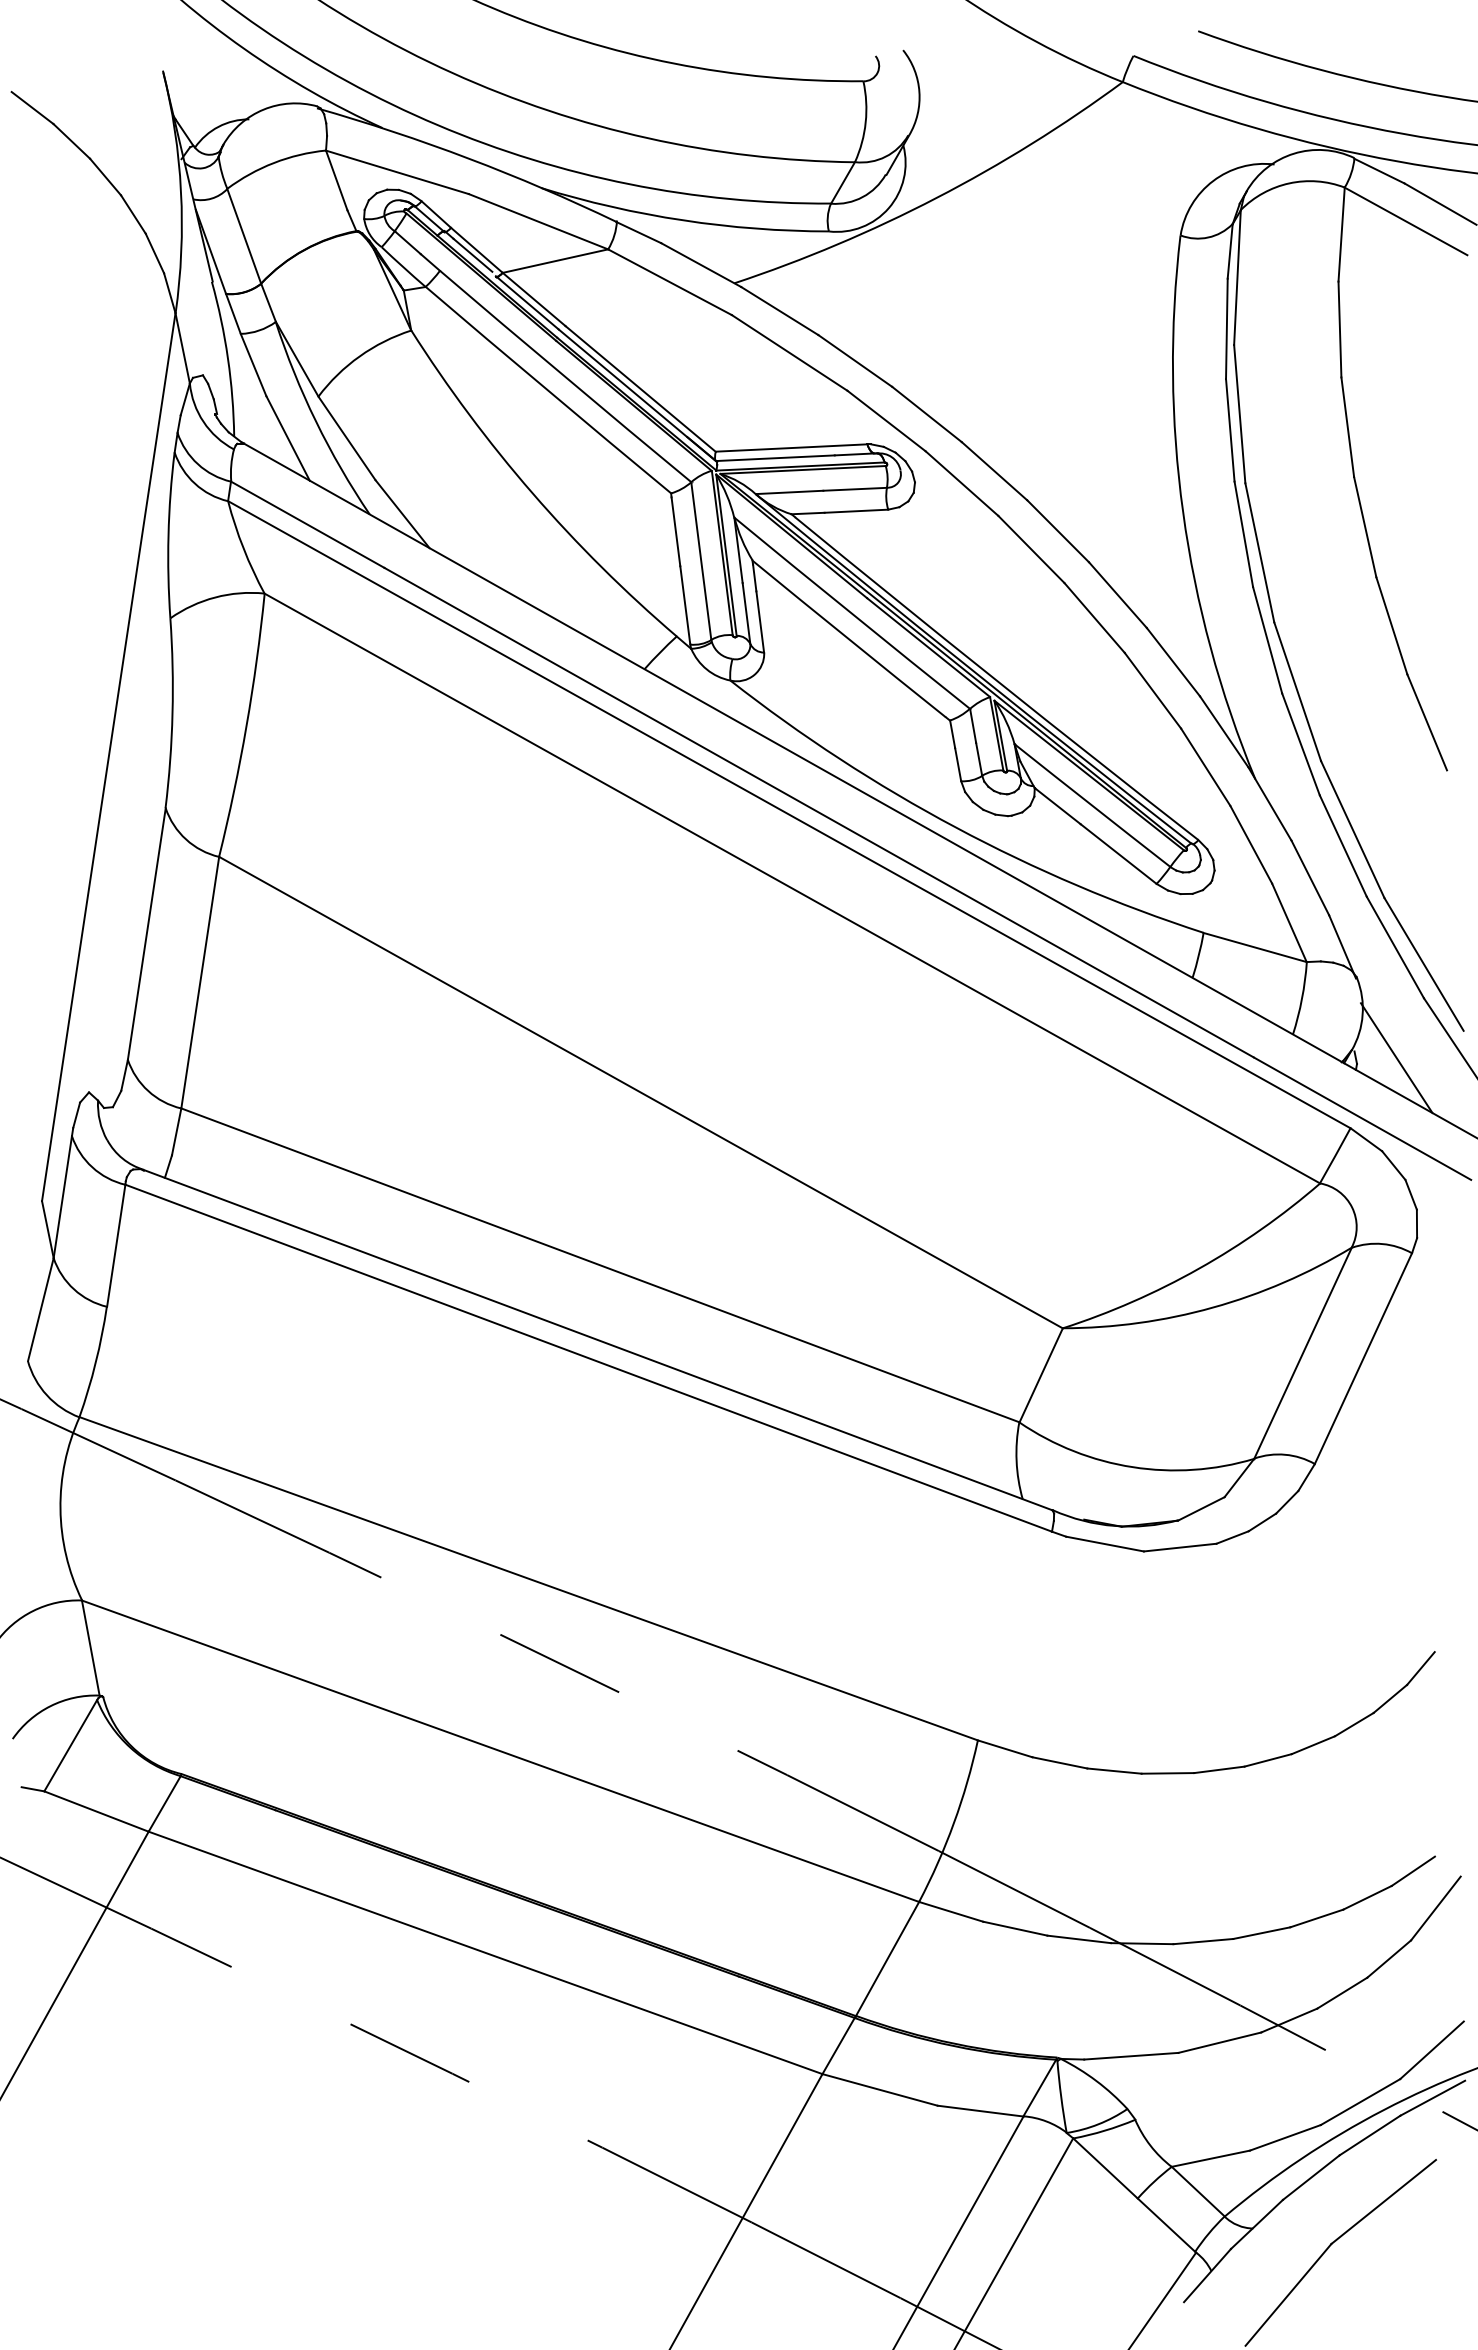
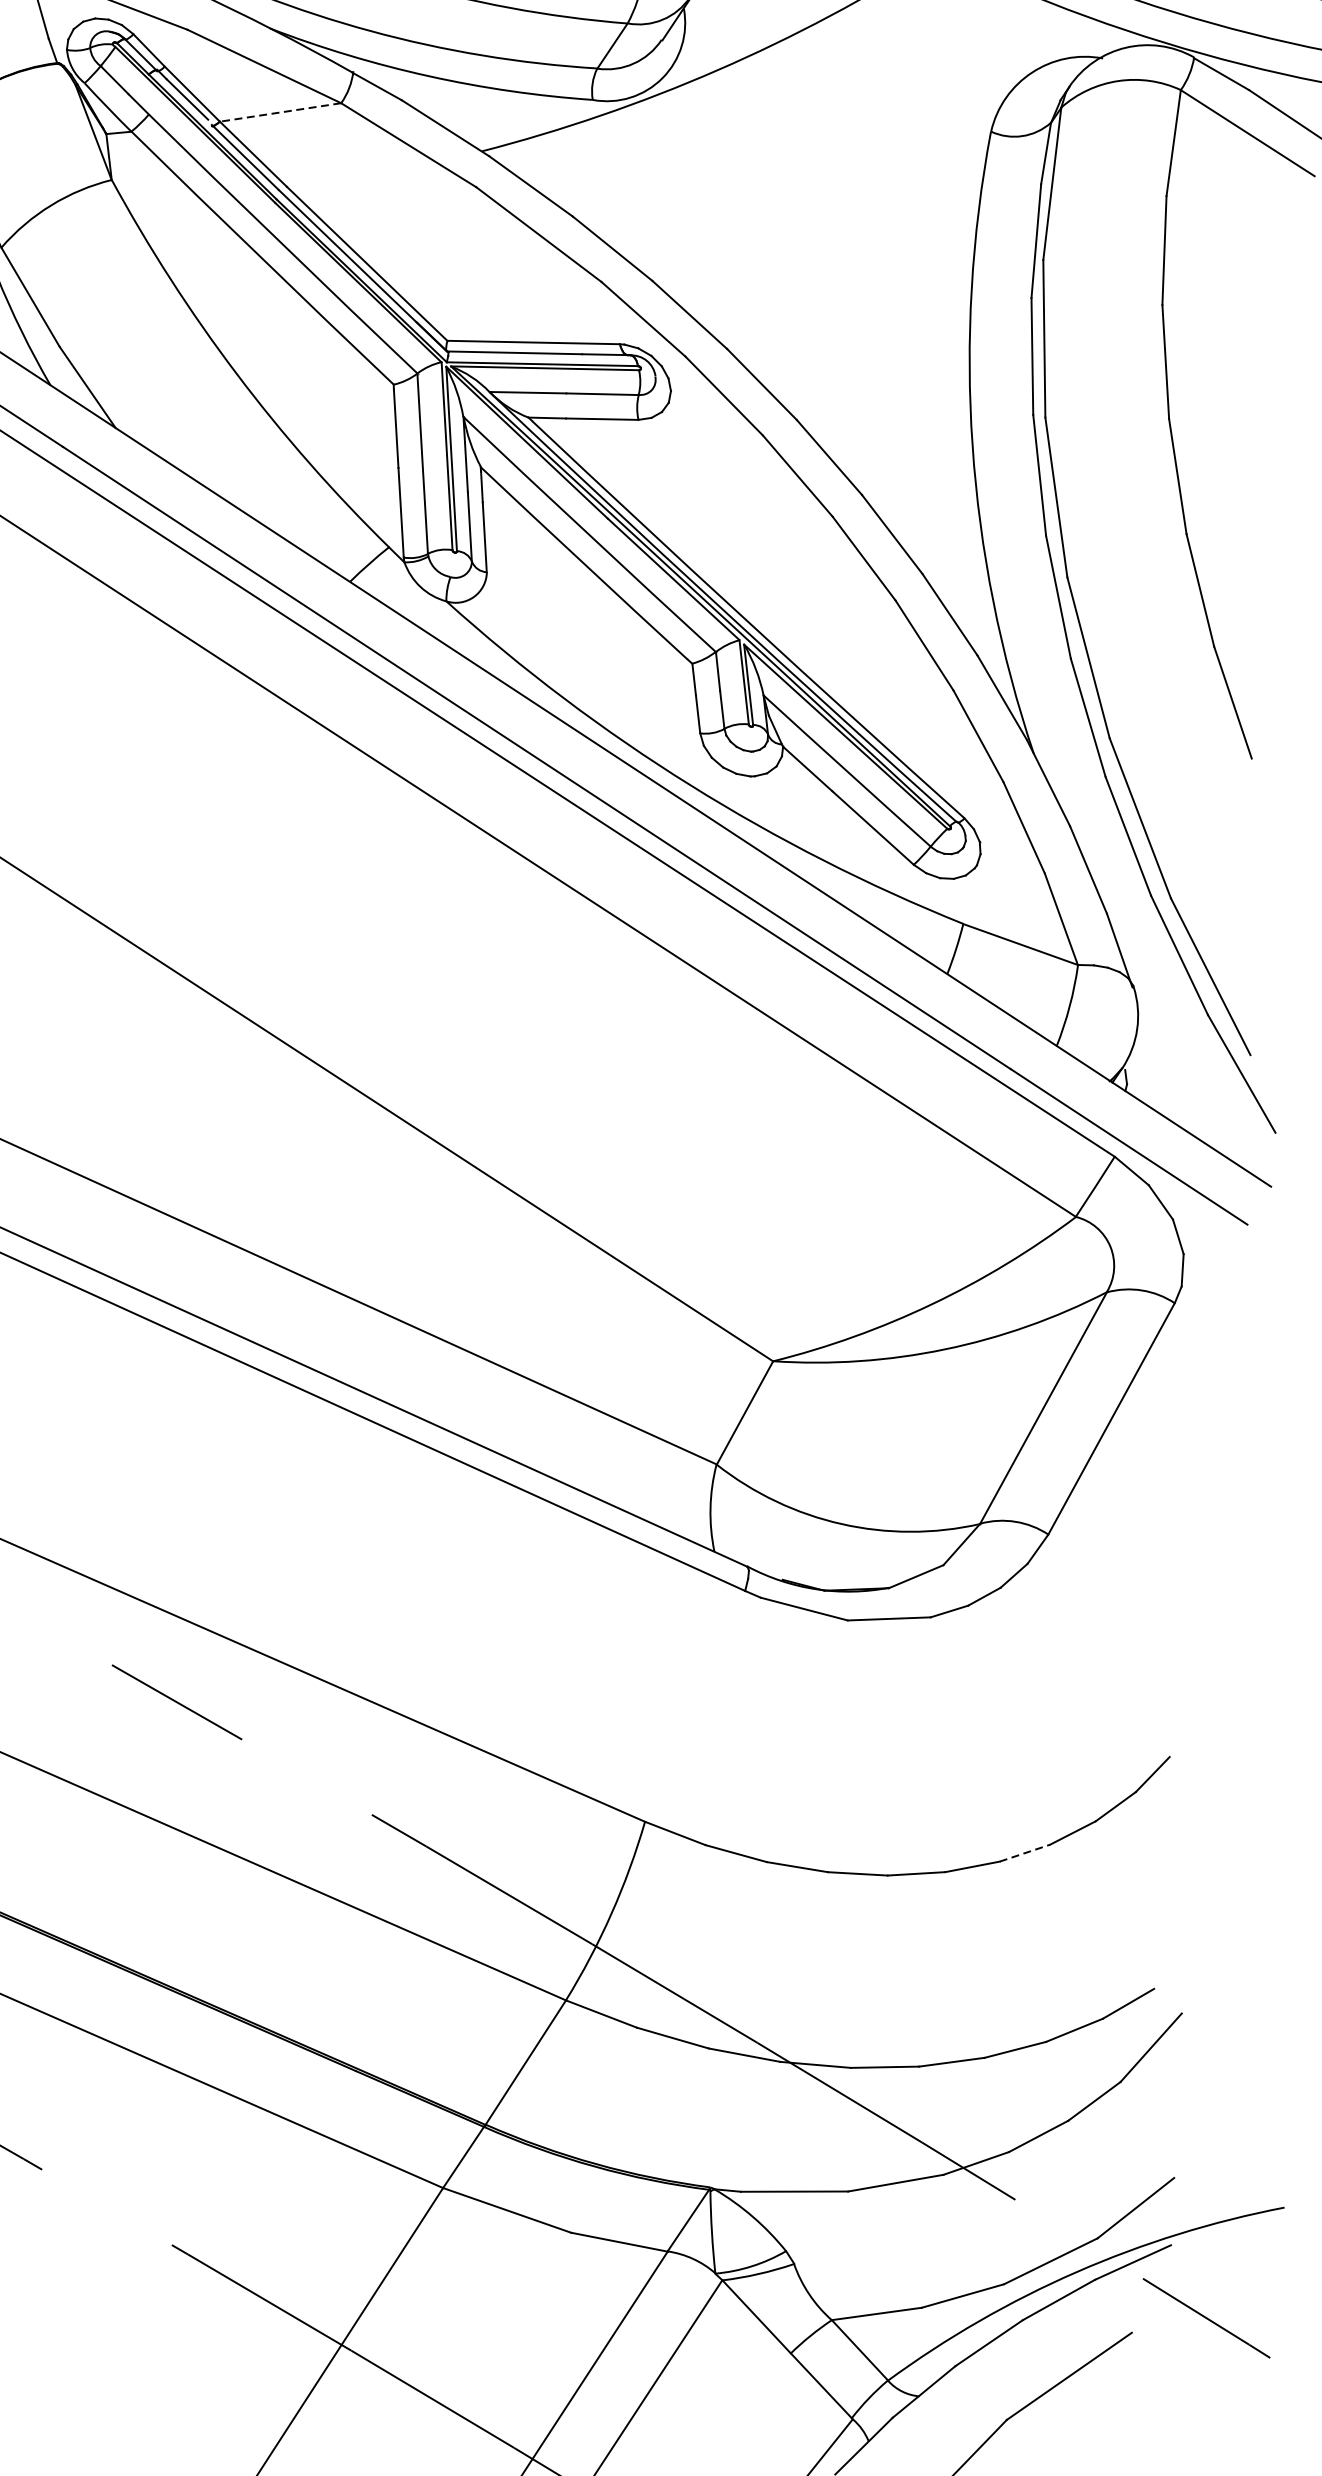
line: (555, 261) -> (280, 112), solid -> dashed
line: (1396, 1058) -> (1172, 1081), removed
line: (1313, 1745) -> (1025, 1853), solid -> dashed

